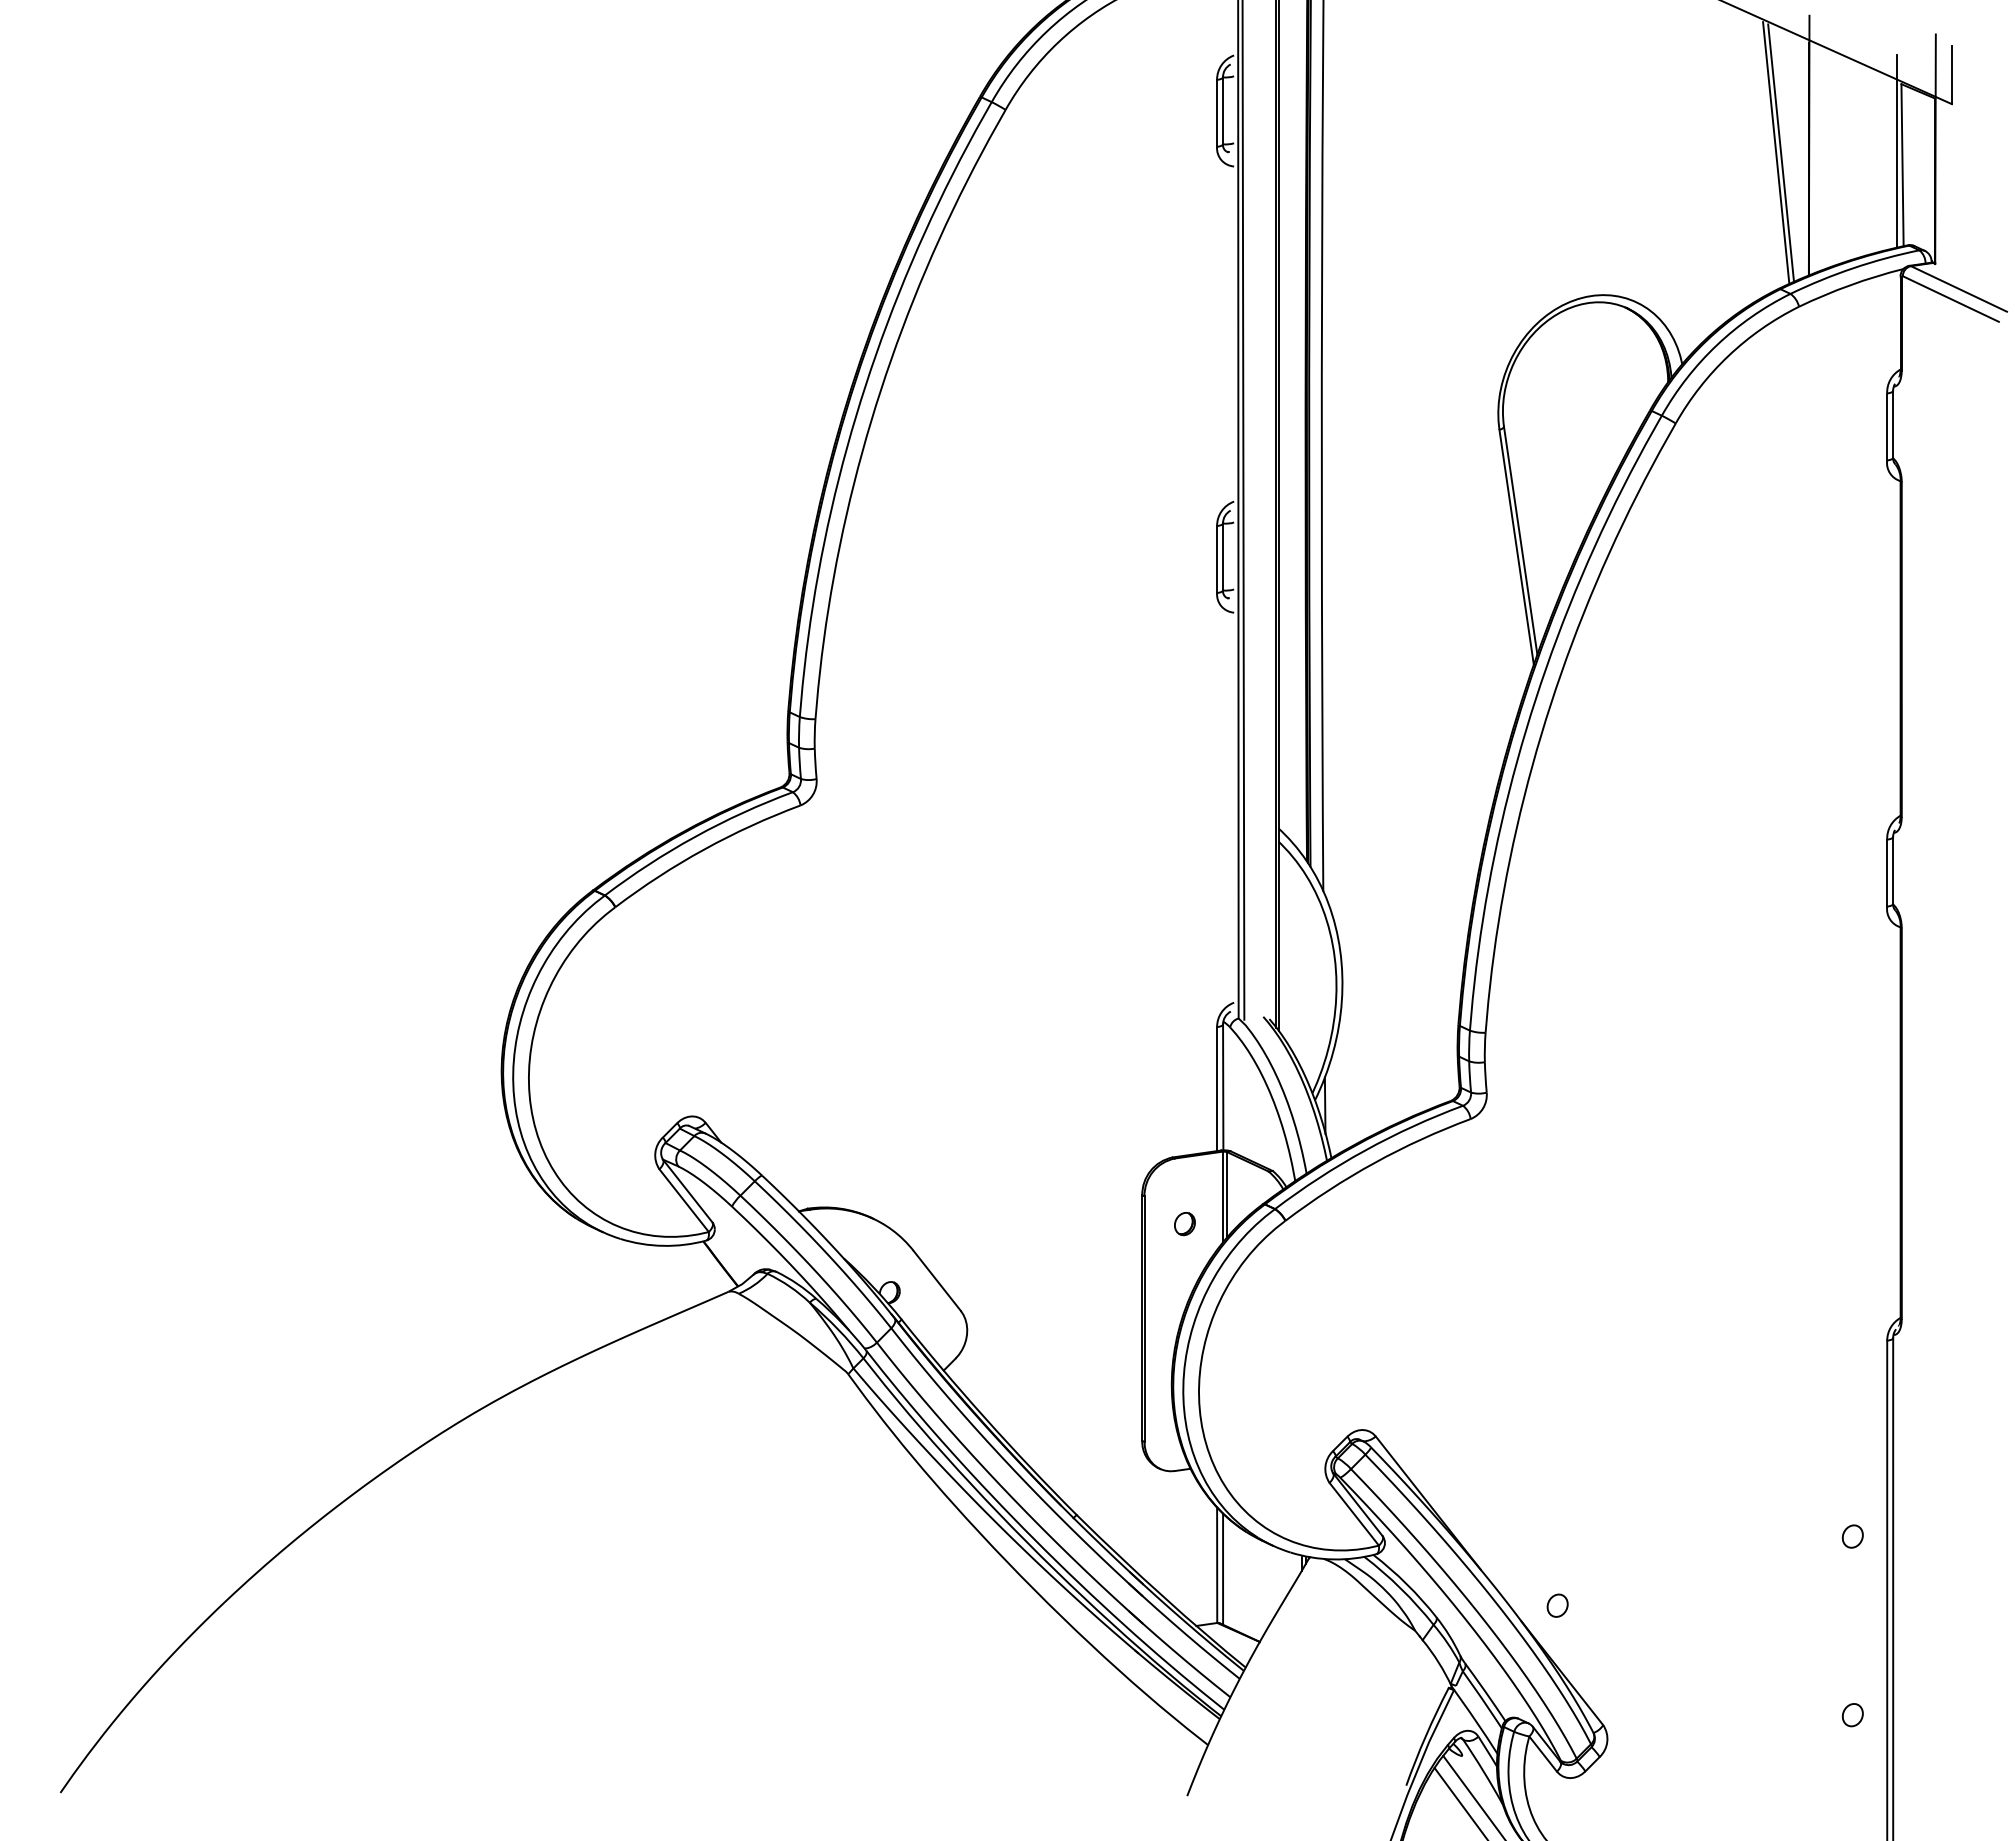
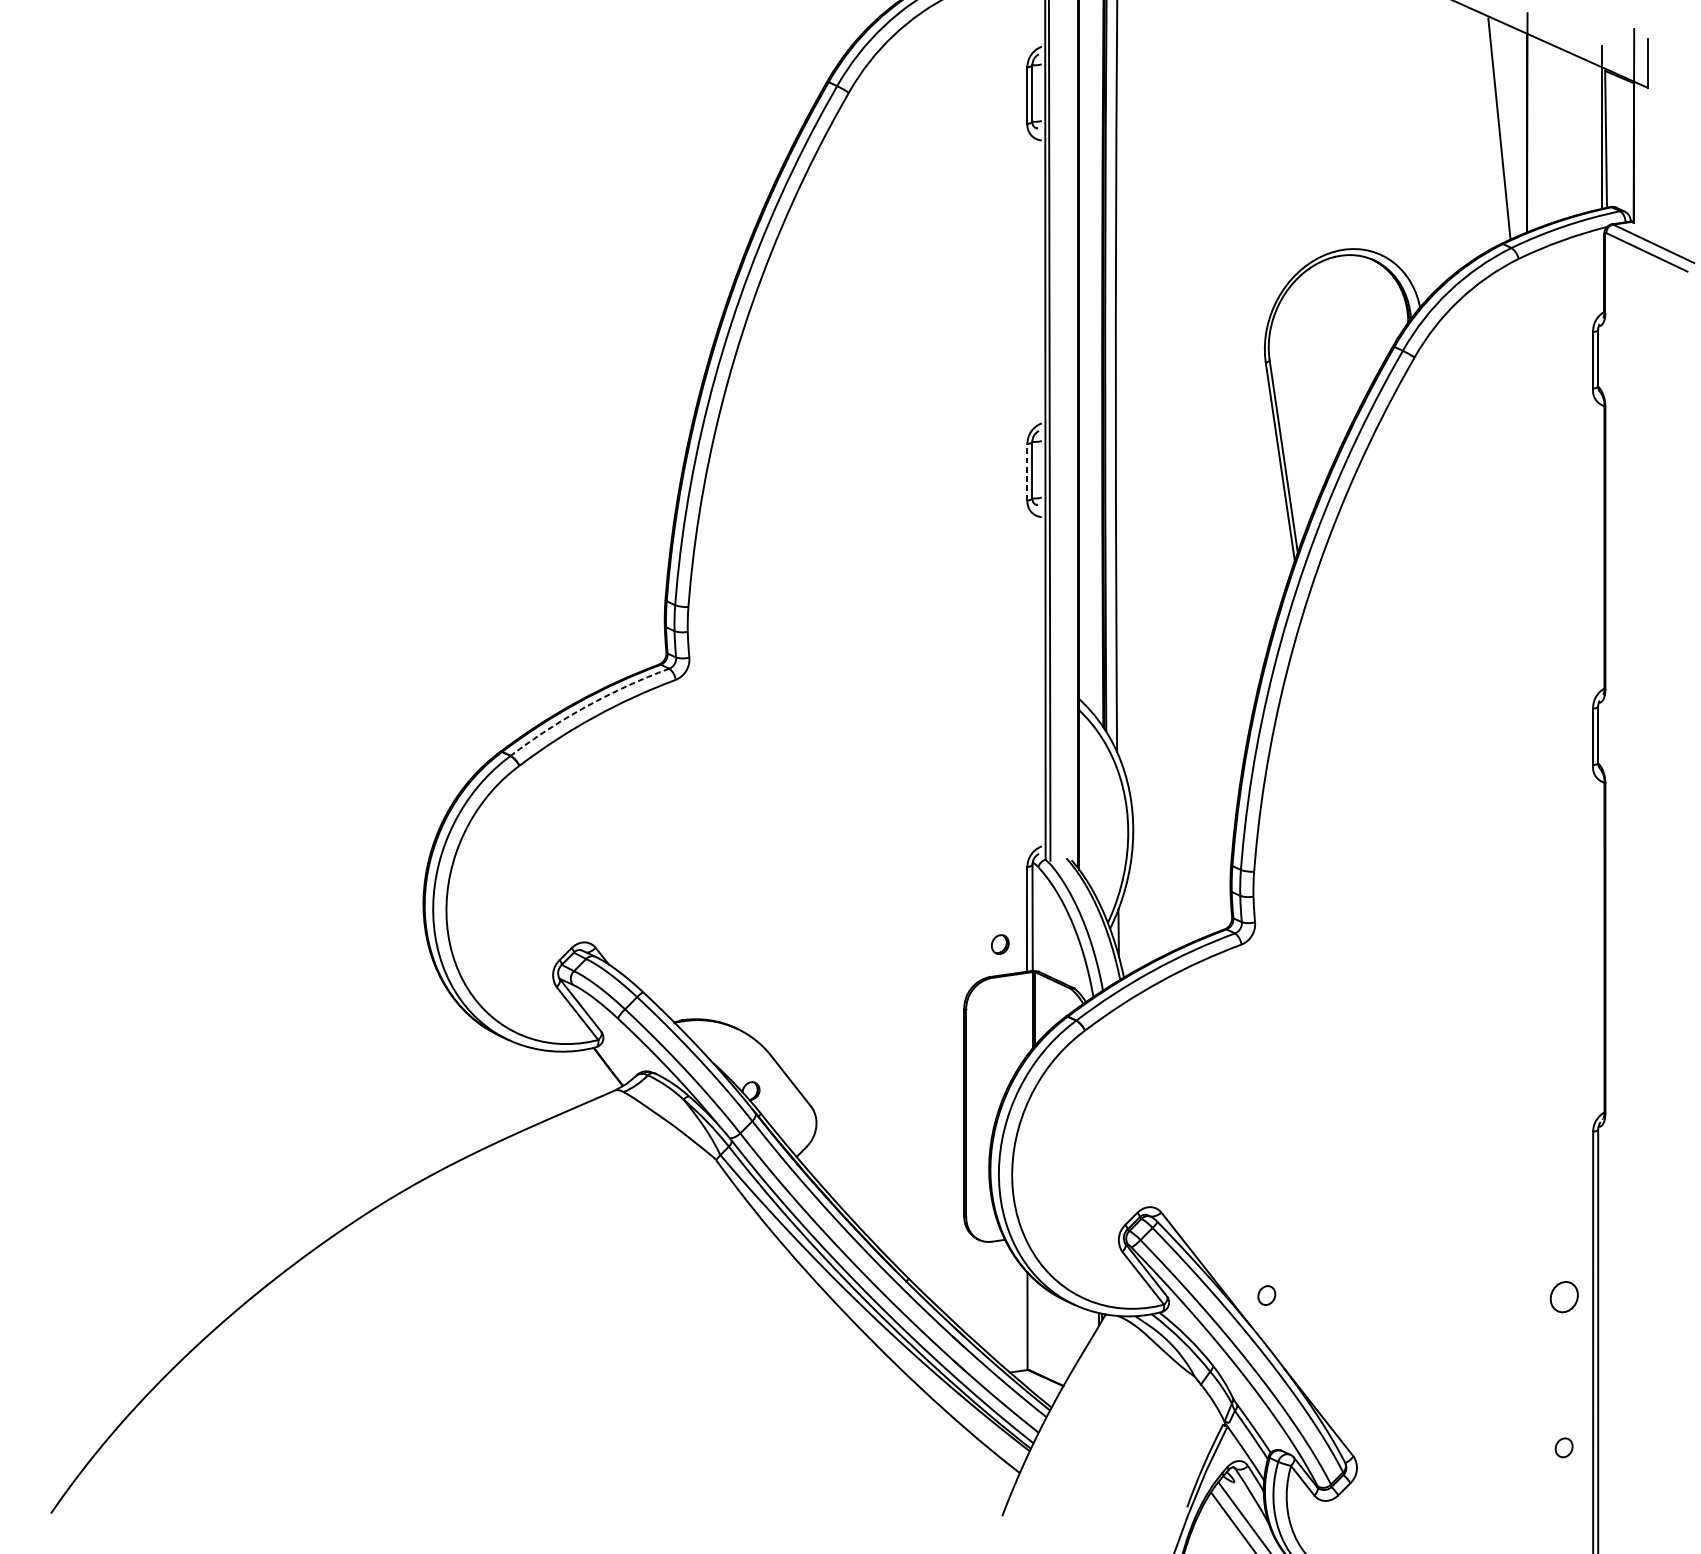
line: (1781, 152) -> (1503, 128), removed
line: (1217, 559) -> (1027, 472), solid -> dashed
arc: (695, 836) -> (587, 706), solid -> dashed
part: (1184, 1224) -> (999, 944), moved
part: (1852, 1536) -> (1563, 1297), size x1.6
line: (1223, 1568) -> (1032, 1324), removed
part: (1557, 1605) -> (1266, 1295), moved

